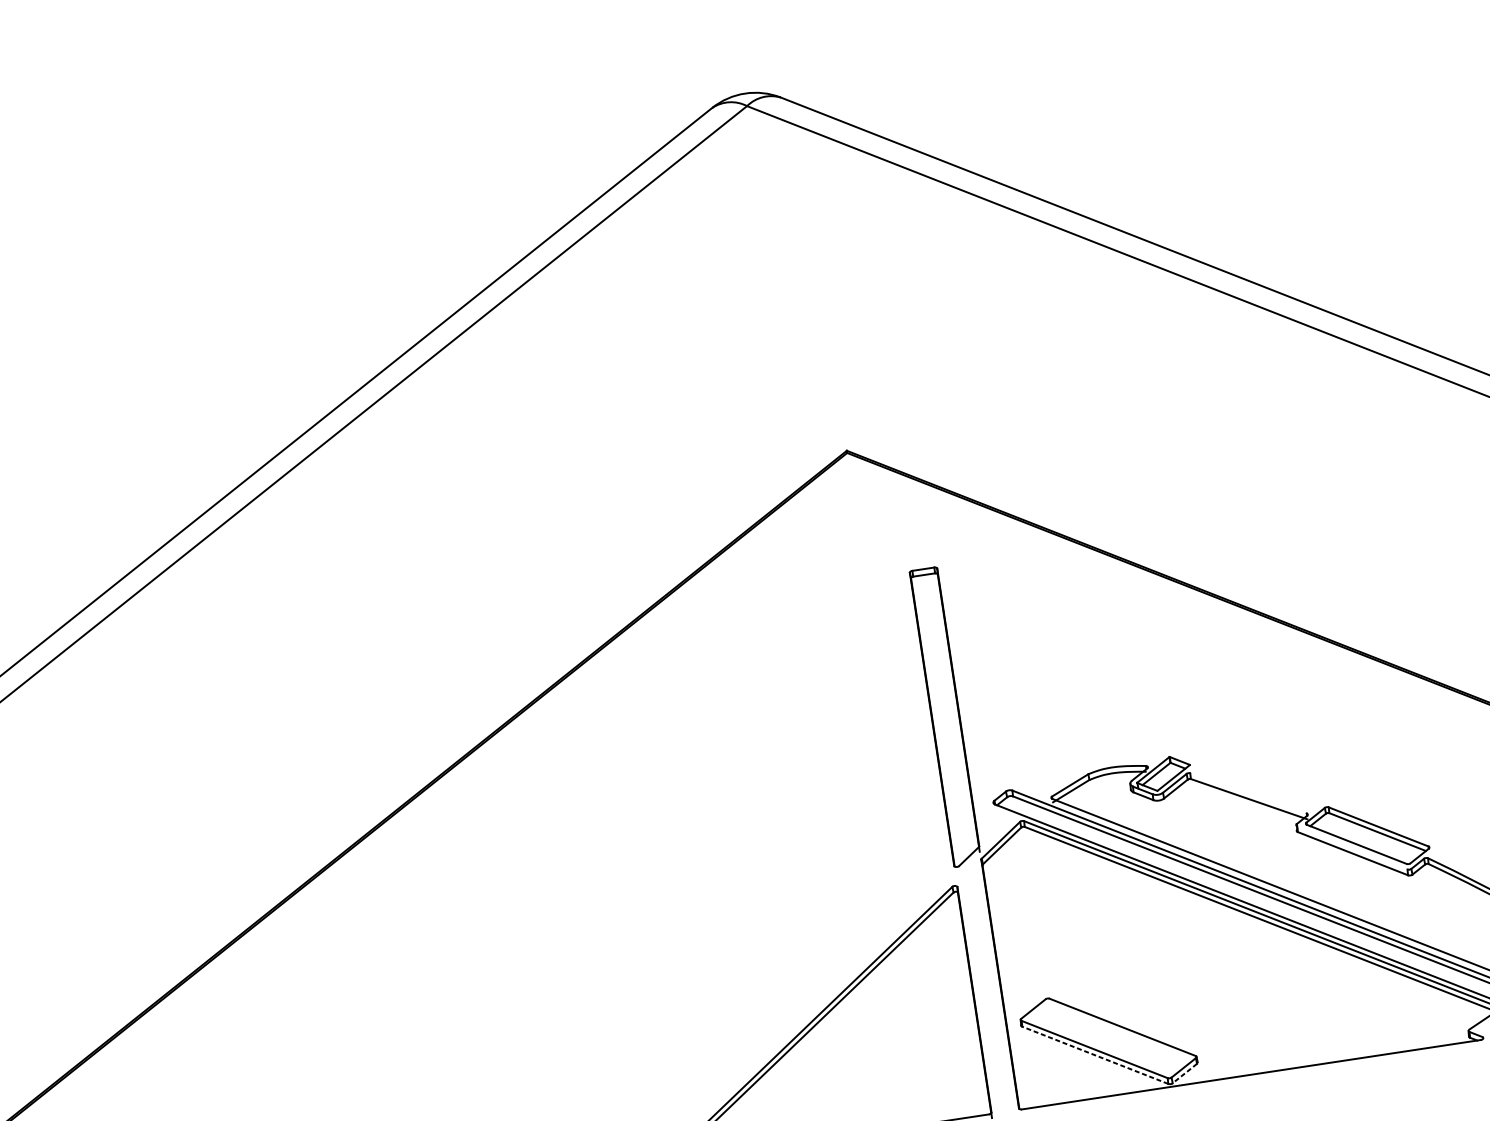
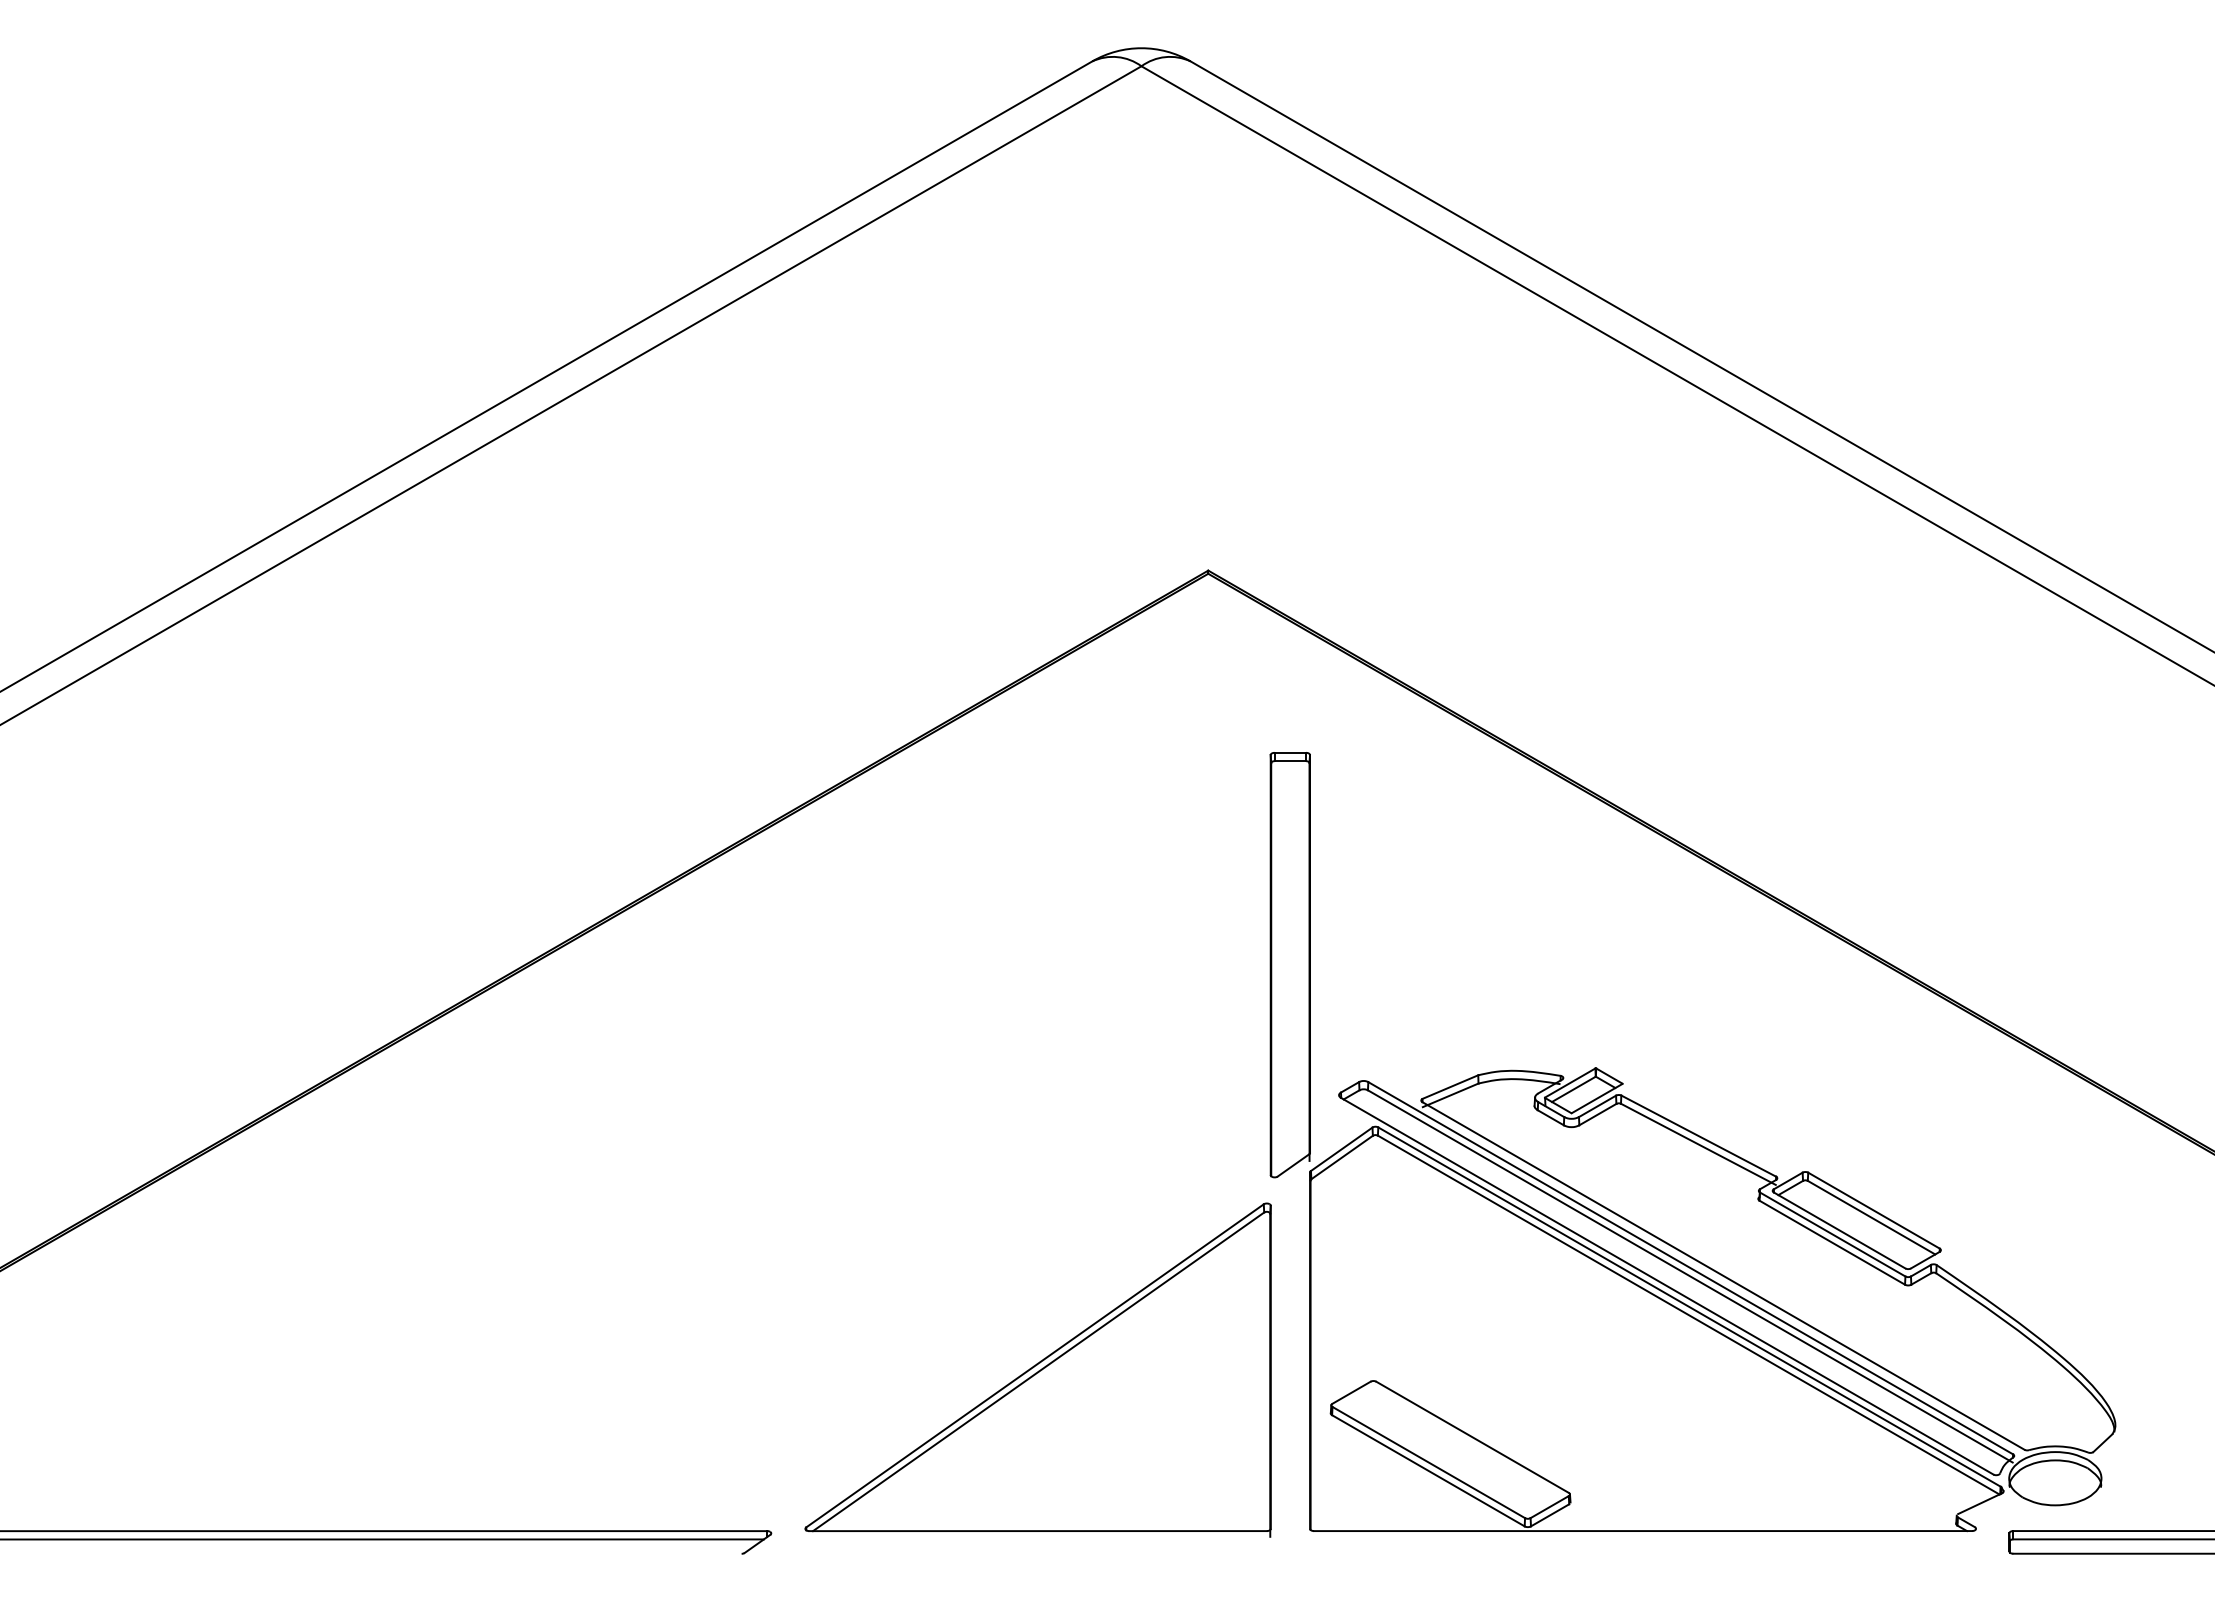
line: (1248, 793) -> (1698, 1135), added
line: (1352, 847) -> (1832, 1234), added
line: (1094, 1055) -> (1427, 1470), dashed -> solid
line: (1184, 1073) -> (1549, 1515), dashed -> solid

